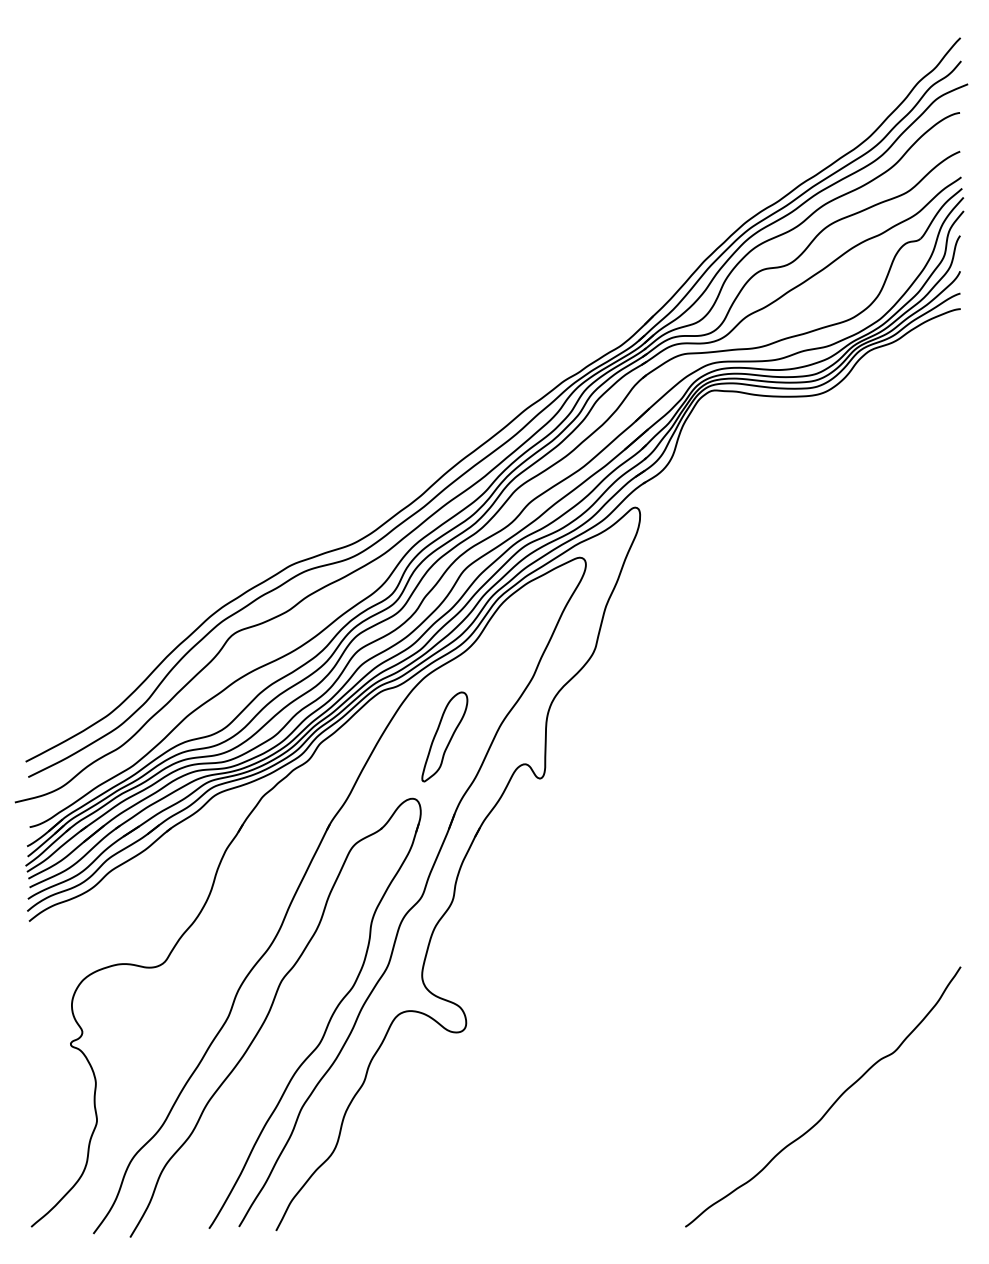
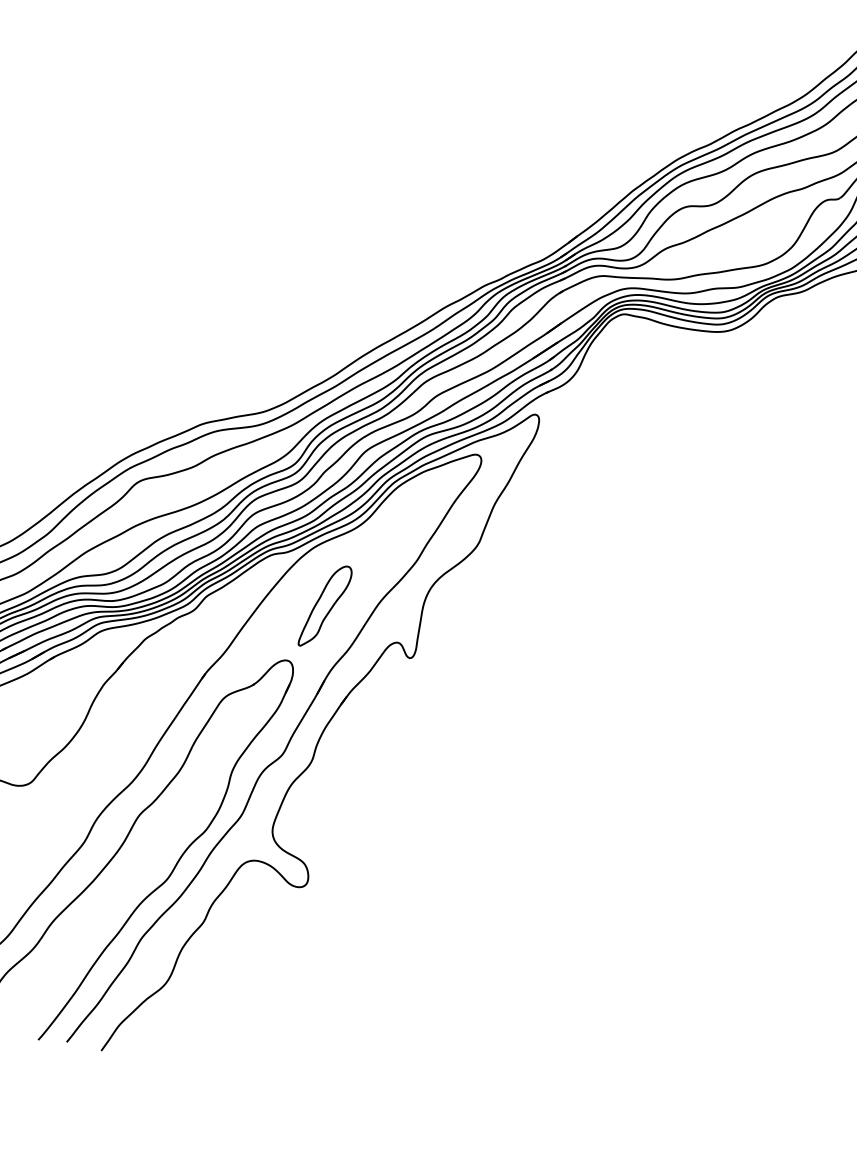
curve: (832, 1103) -> (643, 1003), removed

